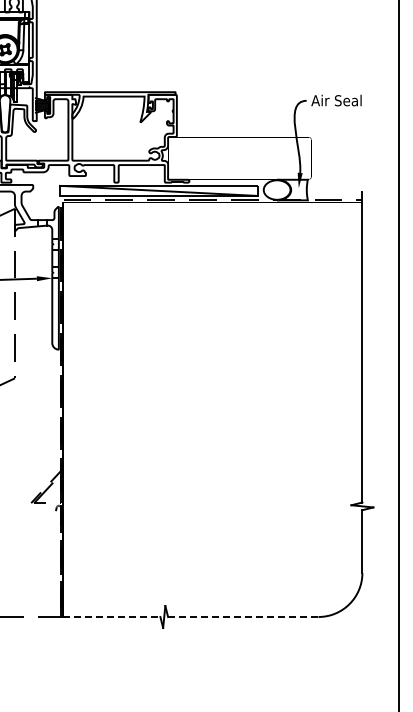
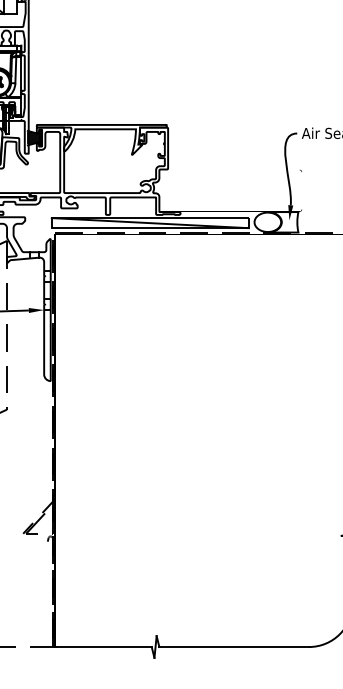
line: (111, 617) -> (103, 647), dashed -> solid
line: (243, 617) -> (234, 647), dashed -> solid

